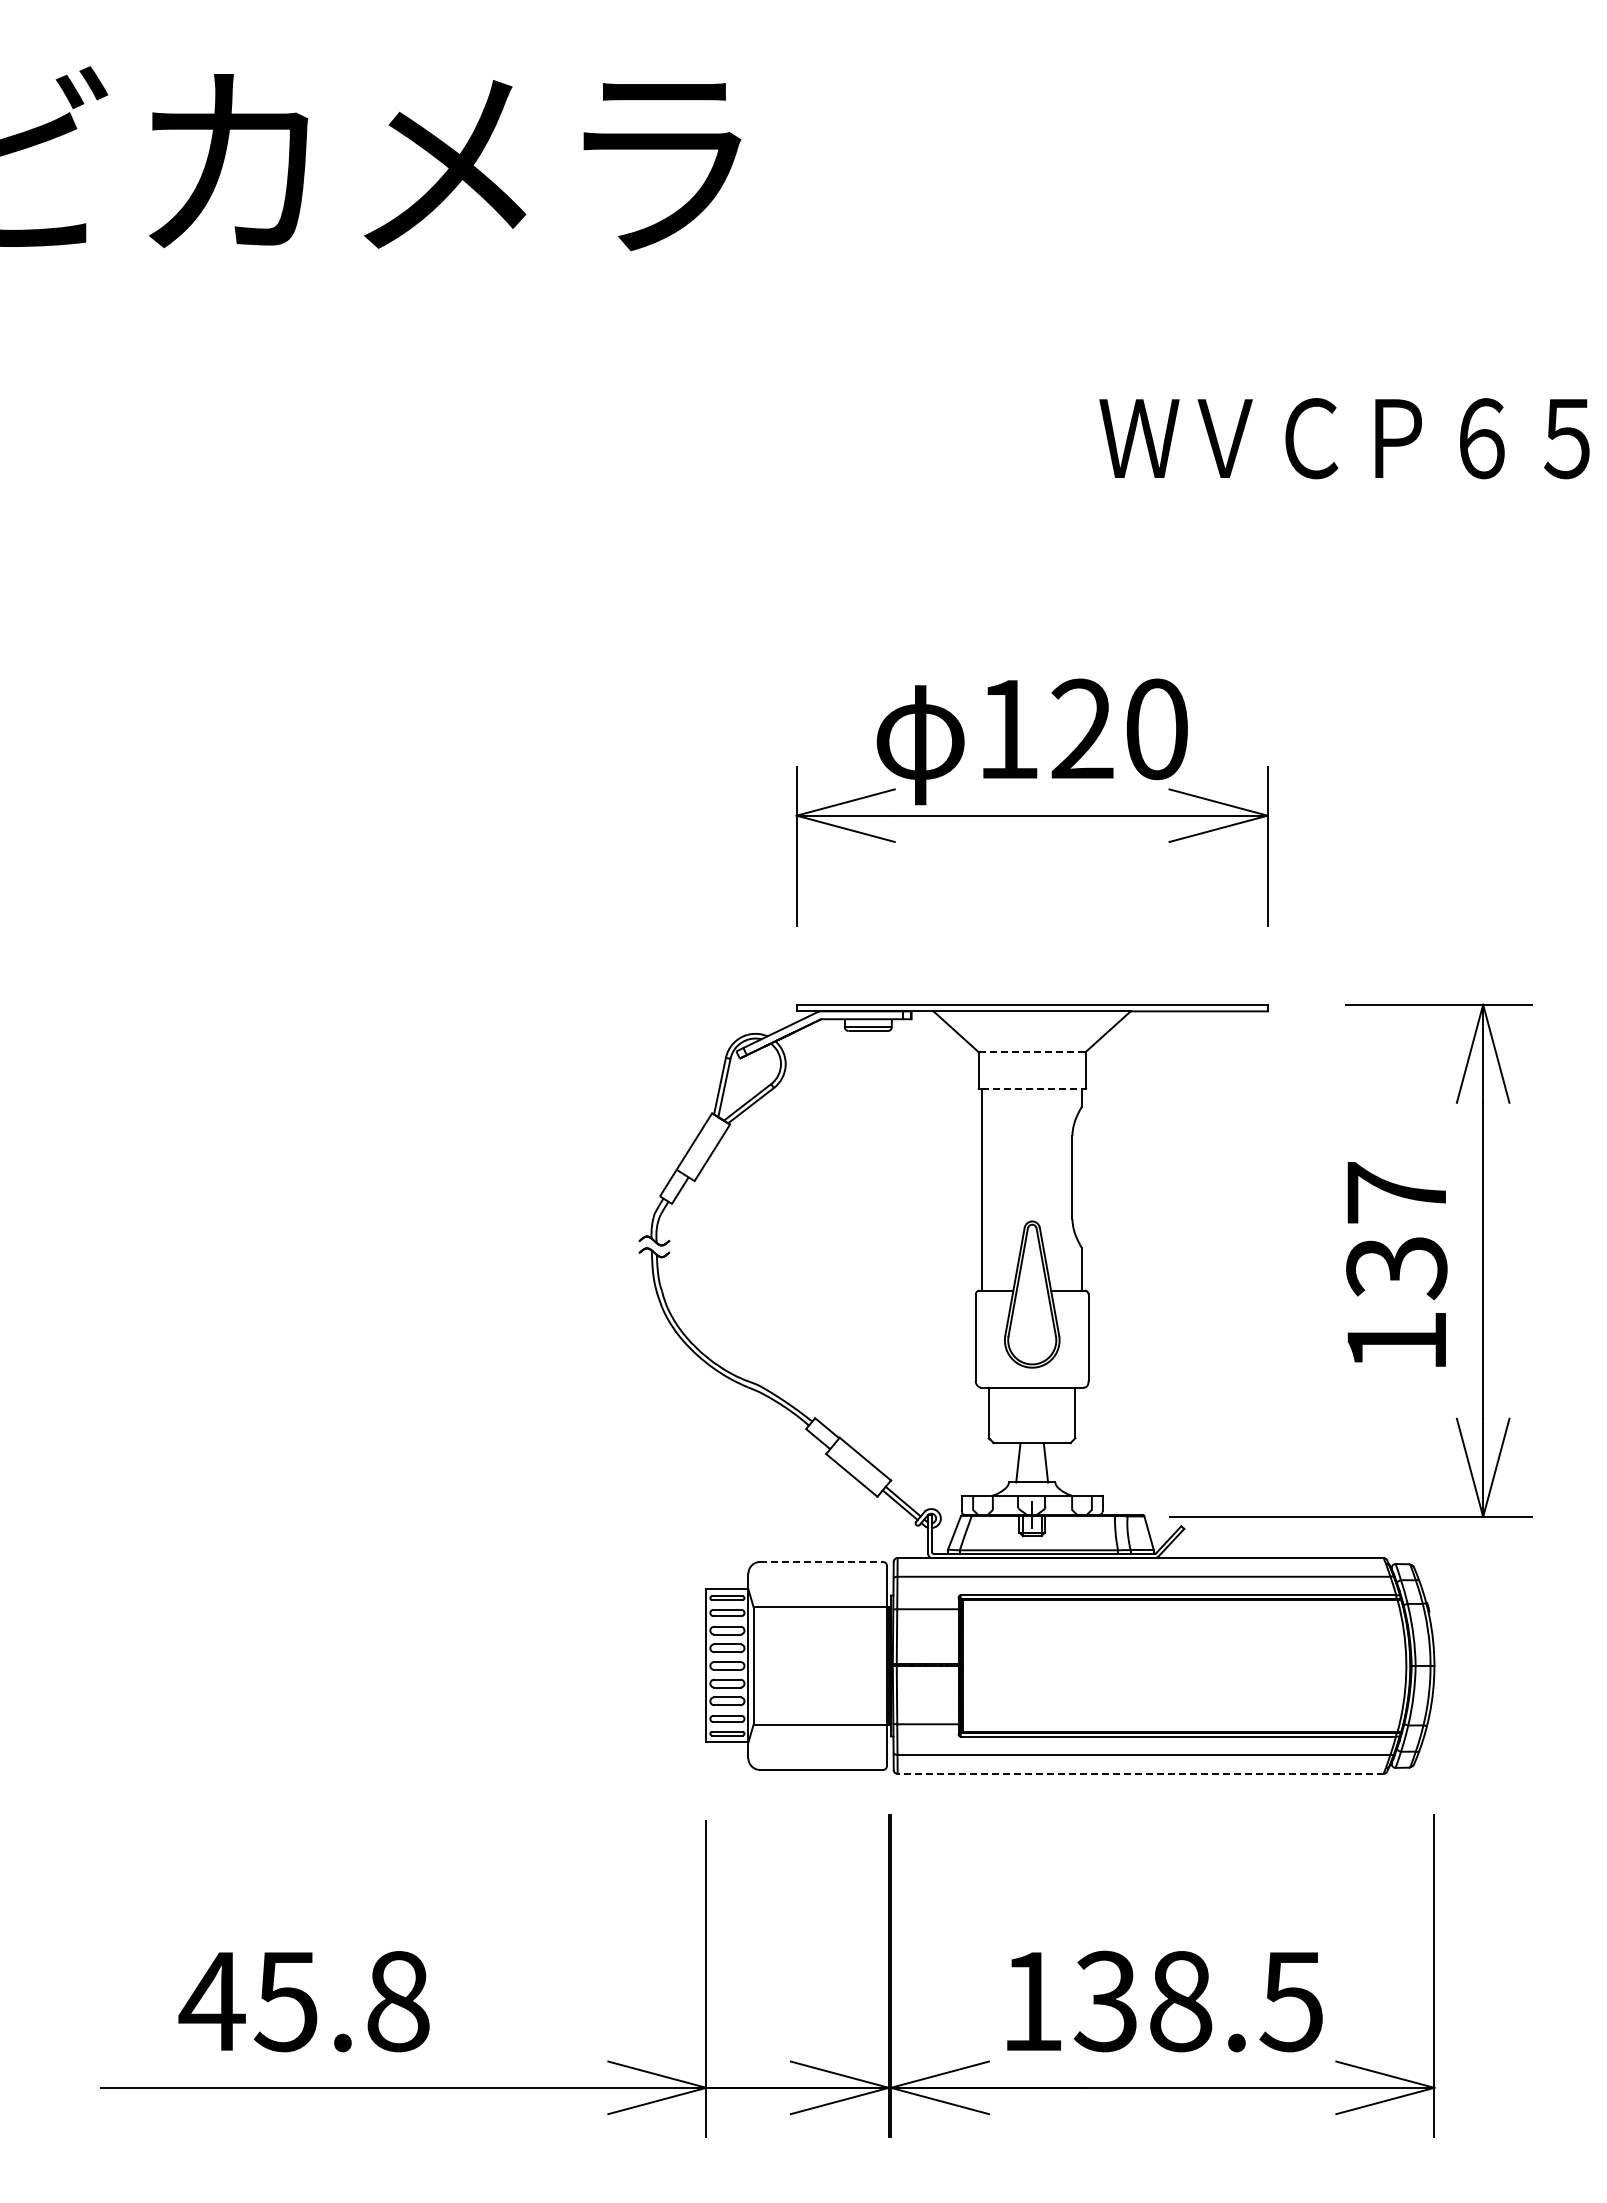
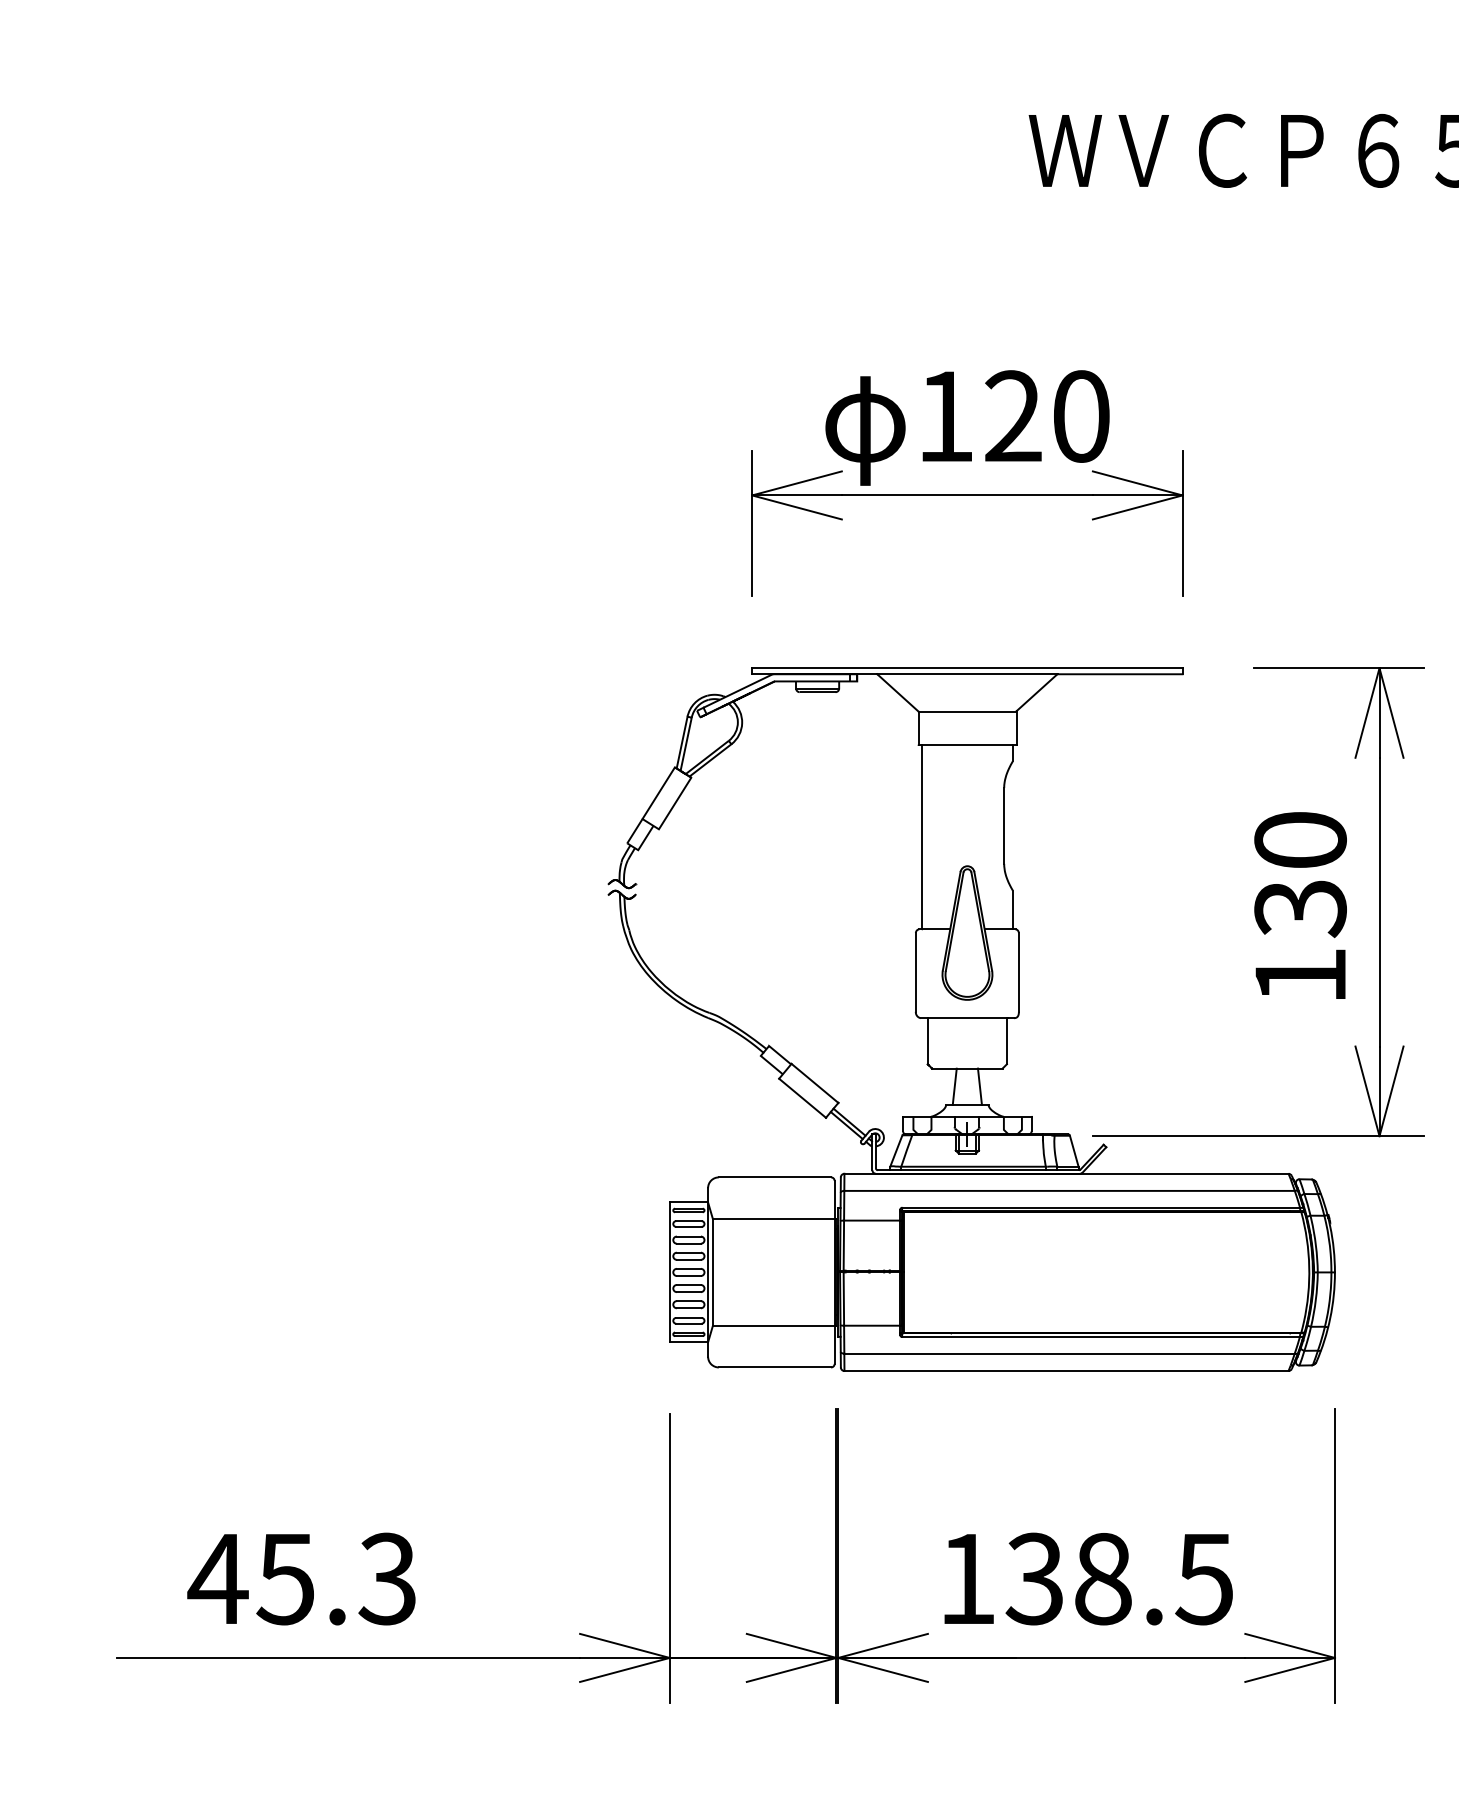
line: (1032, 1052) -> (967, 711), dashed -> solid
line: (1032, 1088) -> (967, 744), dashed -> solid
text: (1396, 1192) -> (1300, 839), 137 -> 130
line: (822, 1561) -> (775, 1176), dashed -> solid
line: (1140, 1773) -> (1066, 1370), dashed -> solid
text: (397, 2001) -> (387, 1579), 45.8 -> 45.3

